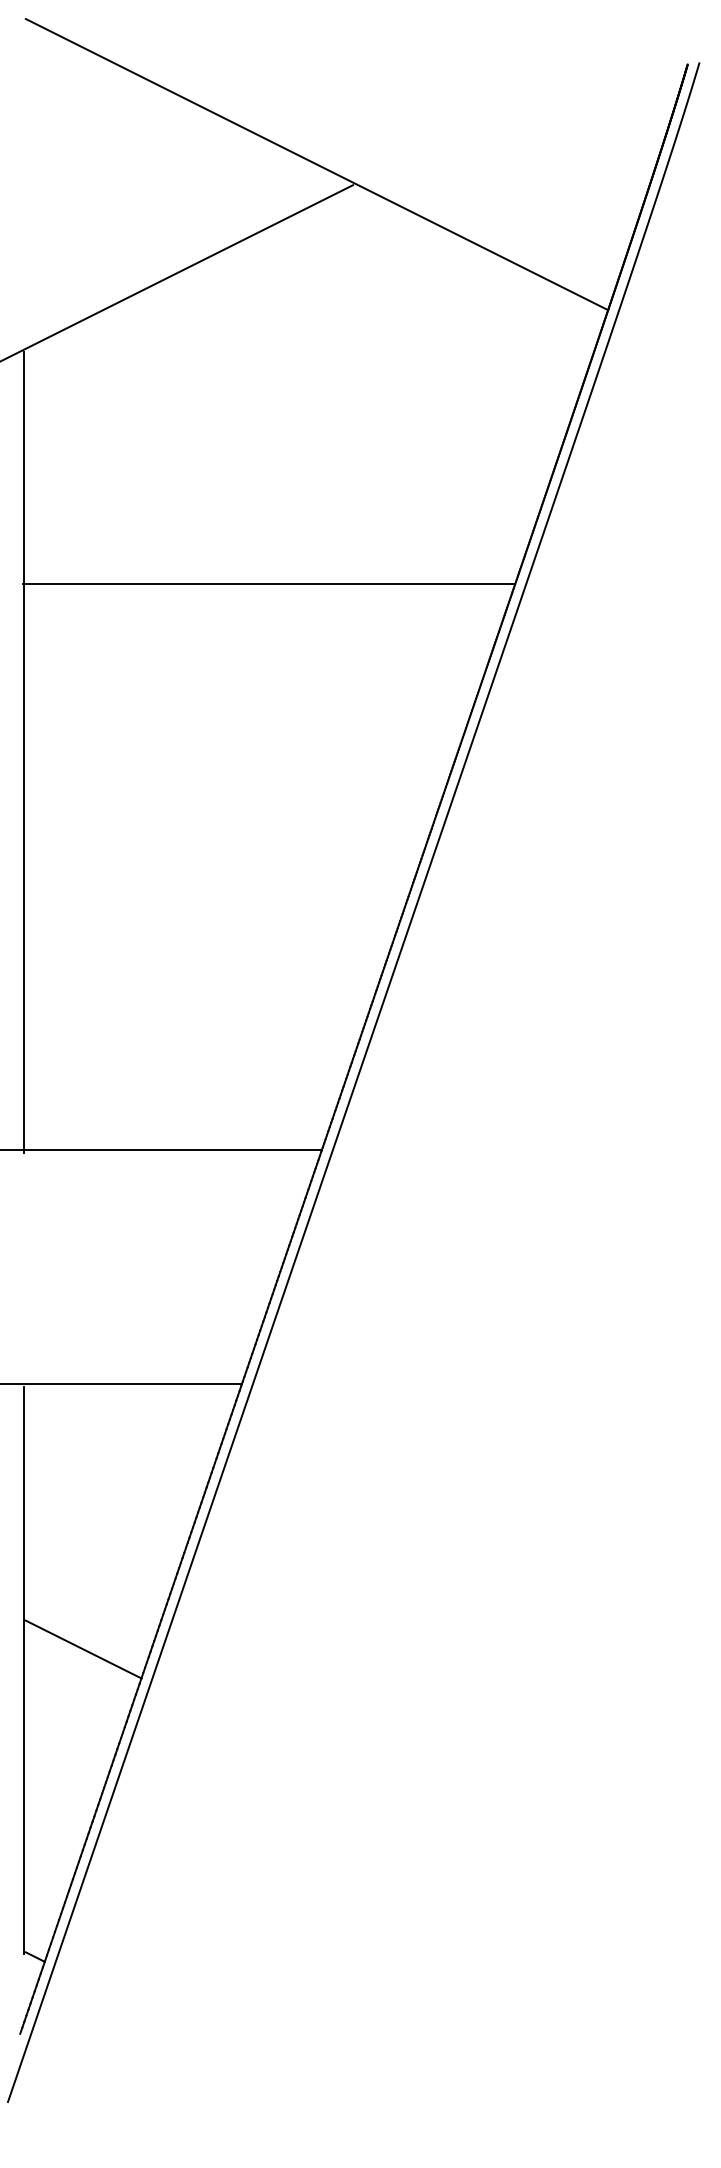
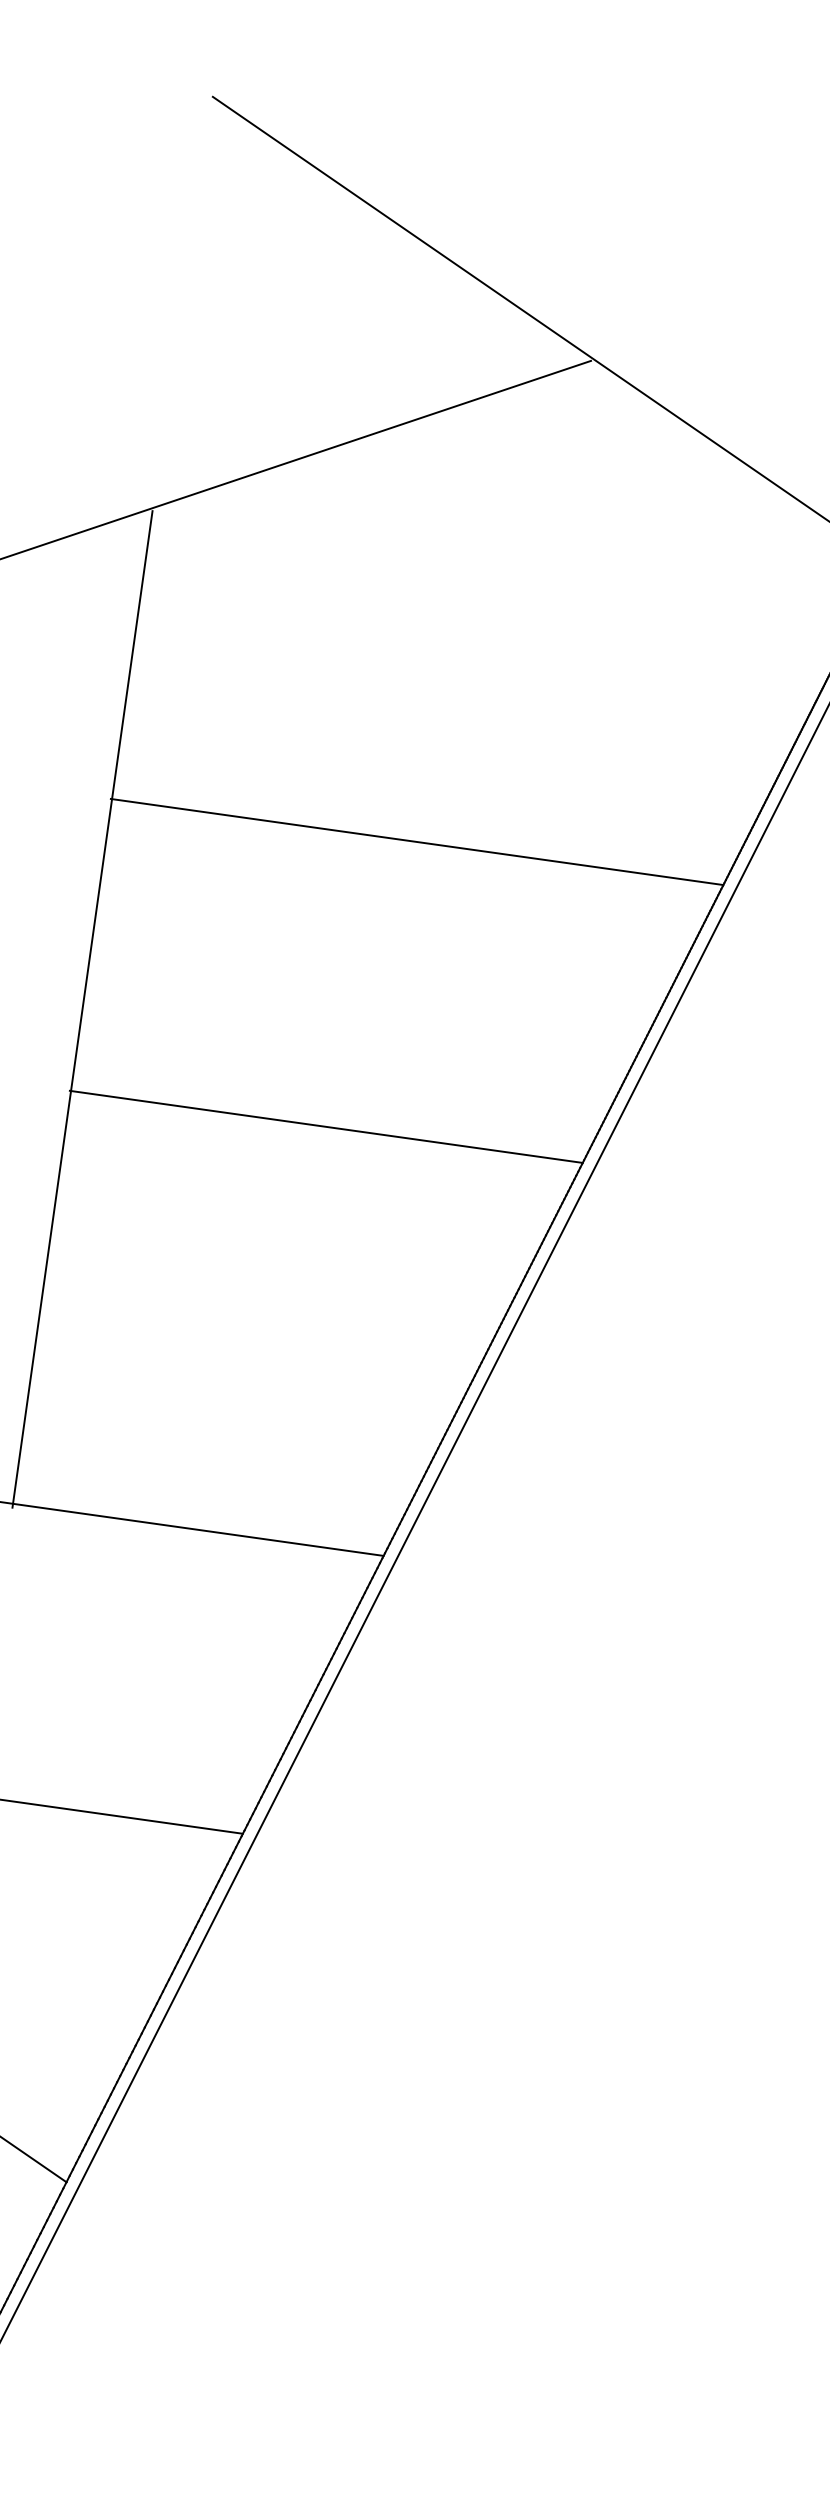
line: (229, 818) -> (326, 1127), added

